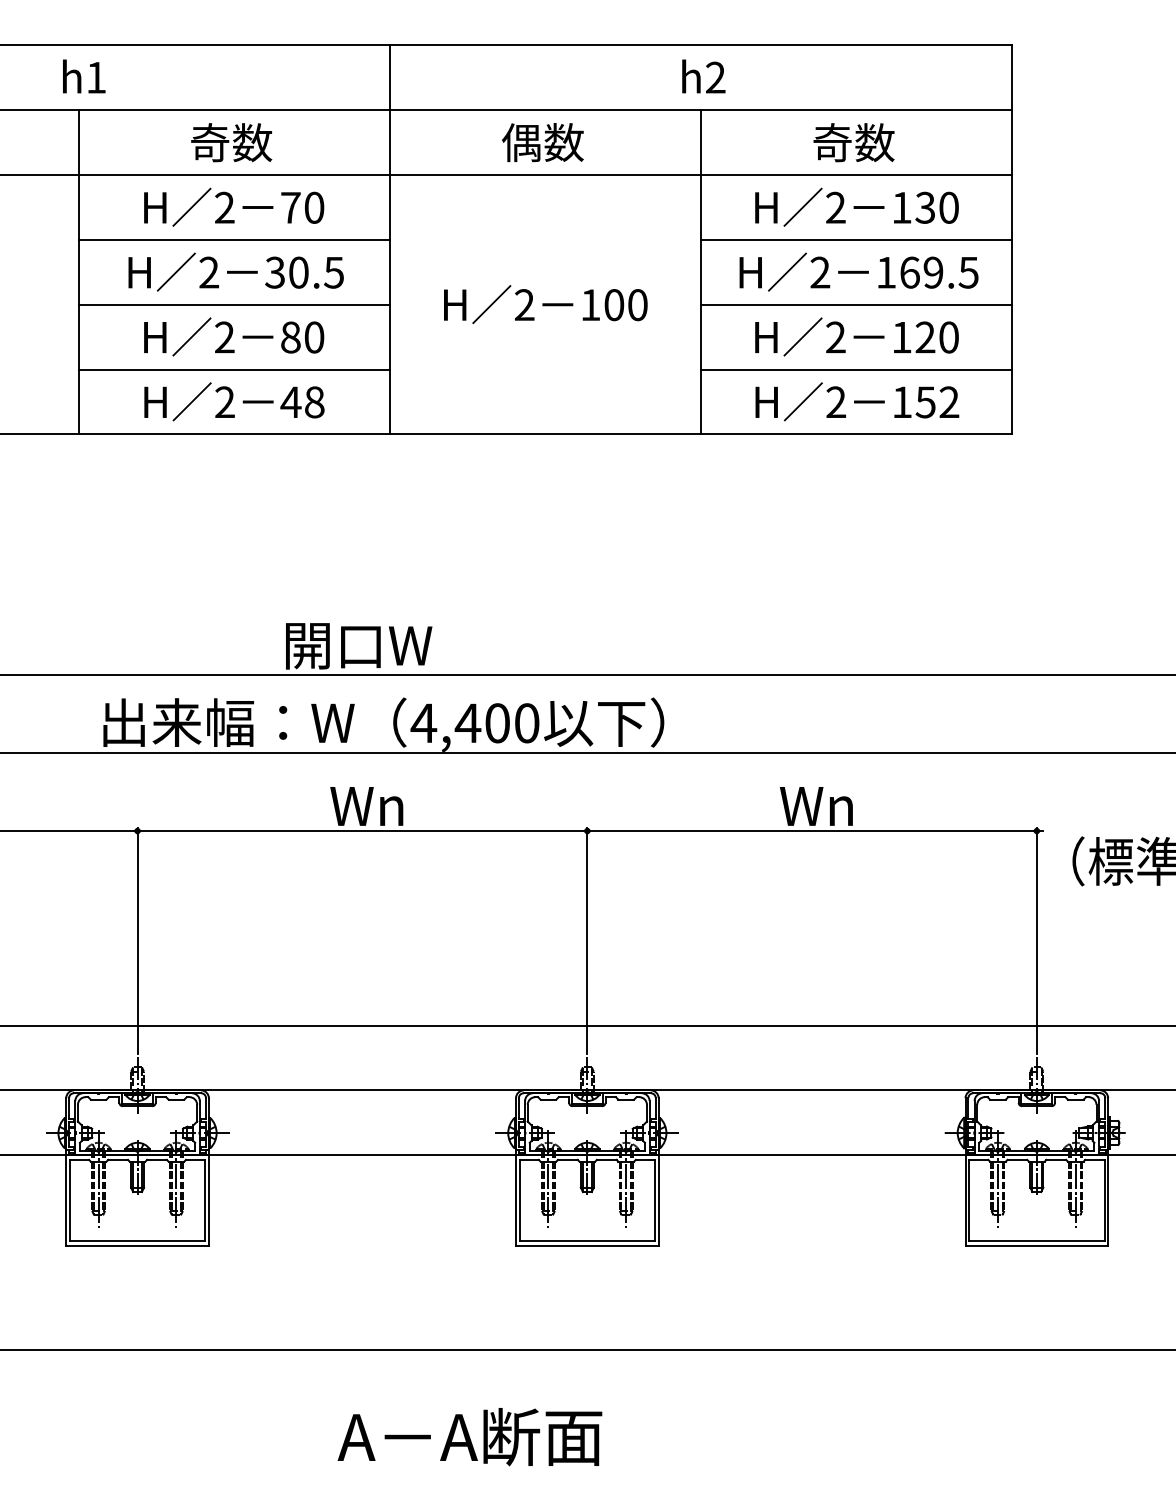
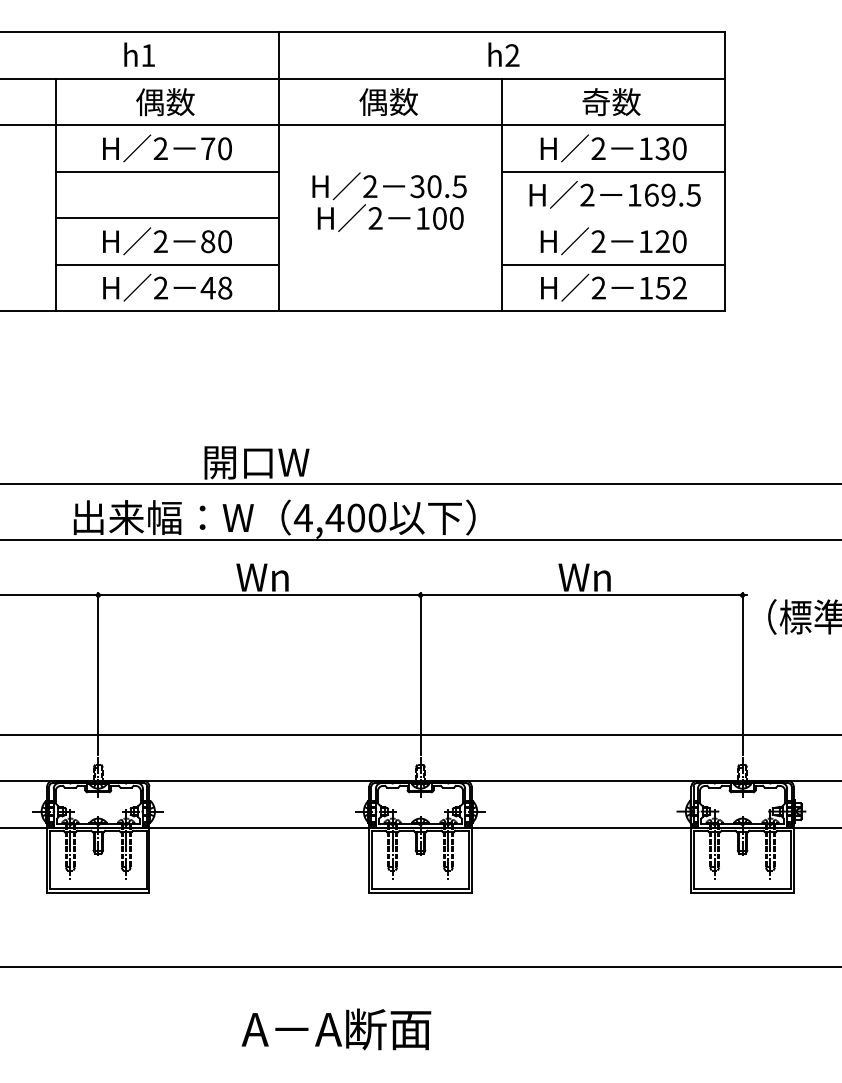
text: (84, 76) -> (139, 54), moved
text: (209, 142) -> (149, 101), 奇数 -> 偶数
text: (235, 271) -> (389, 185), moved
line: (856, 304) -> (613, 218), removed

